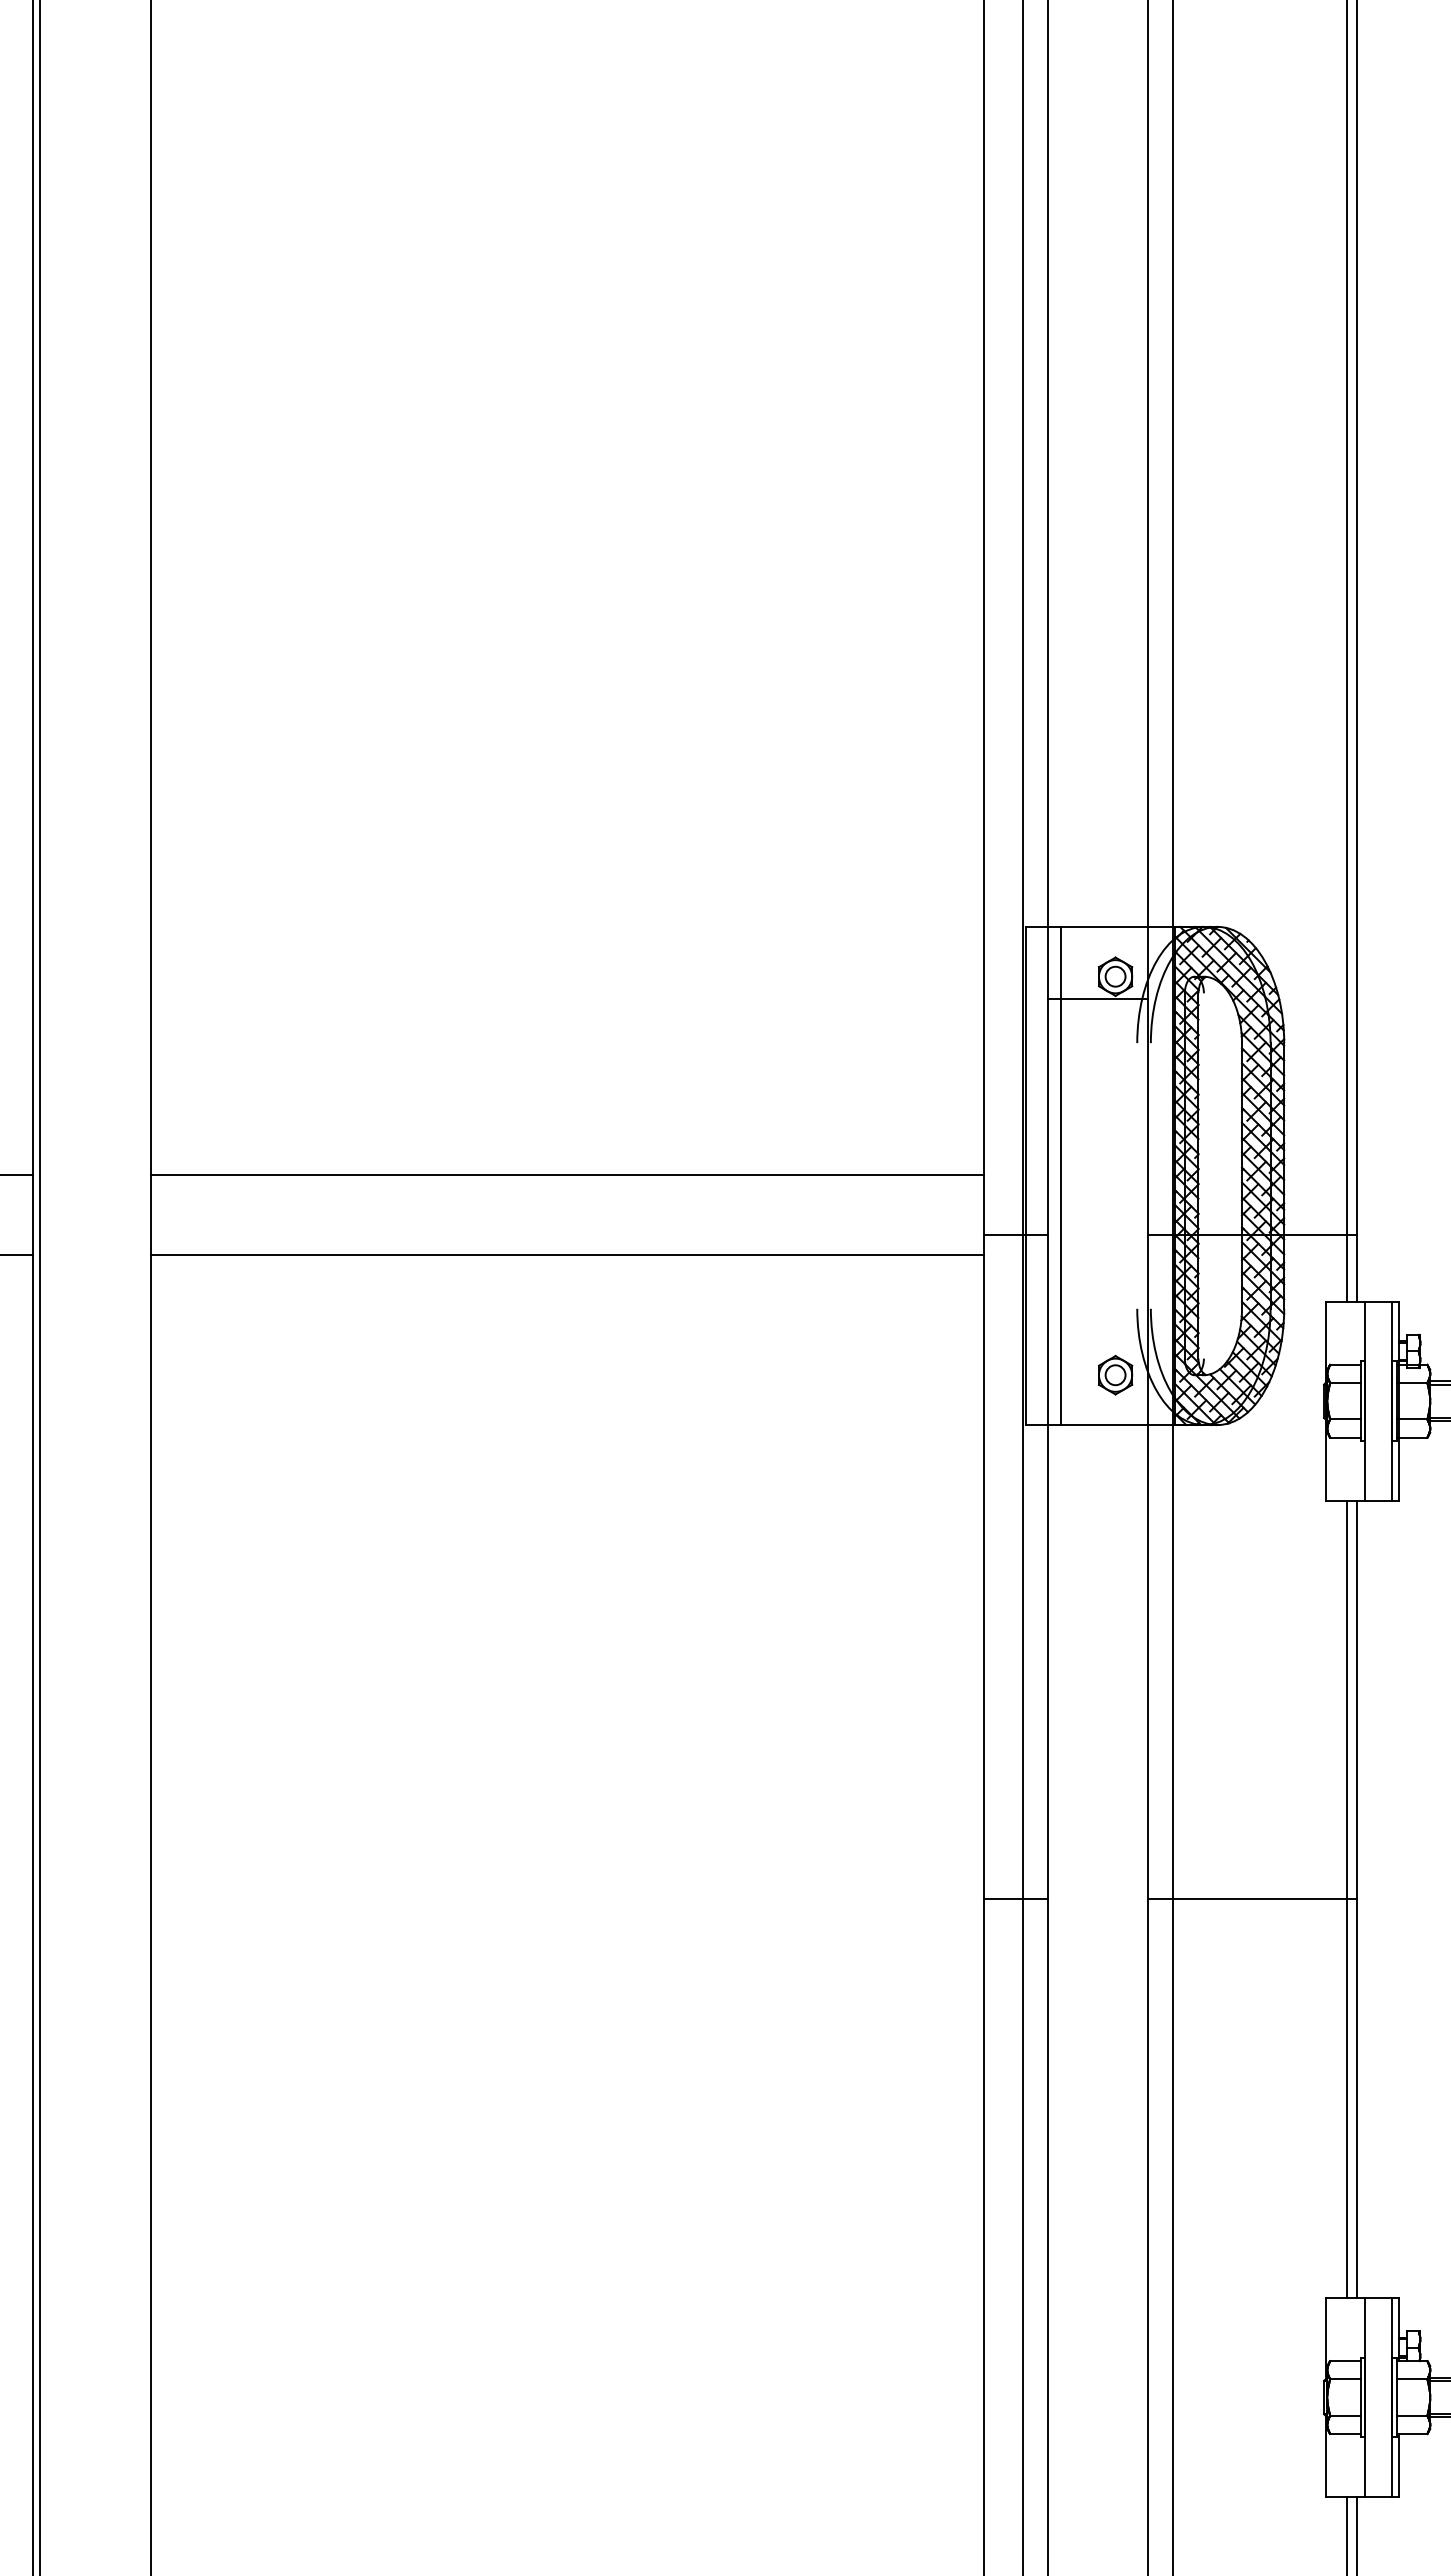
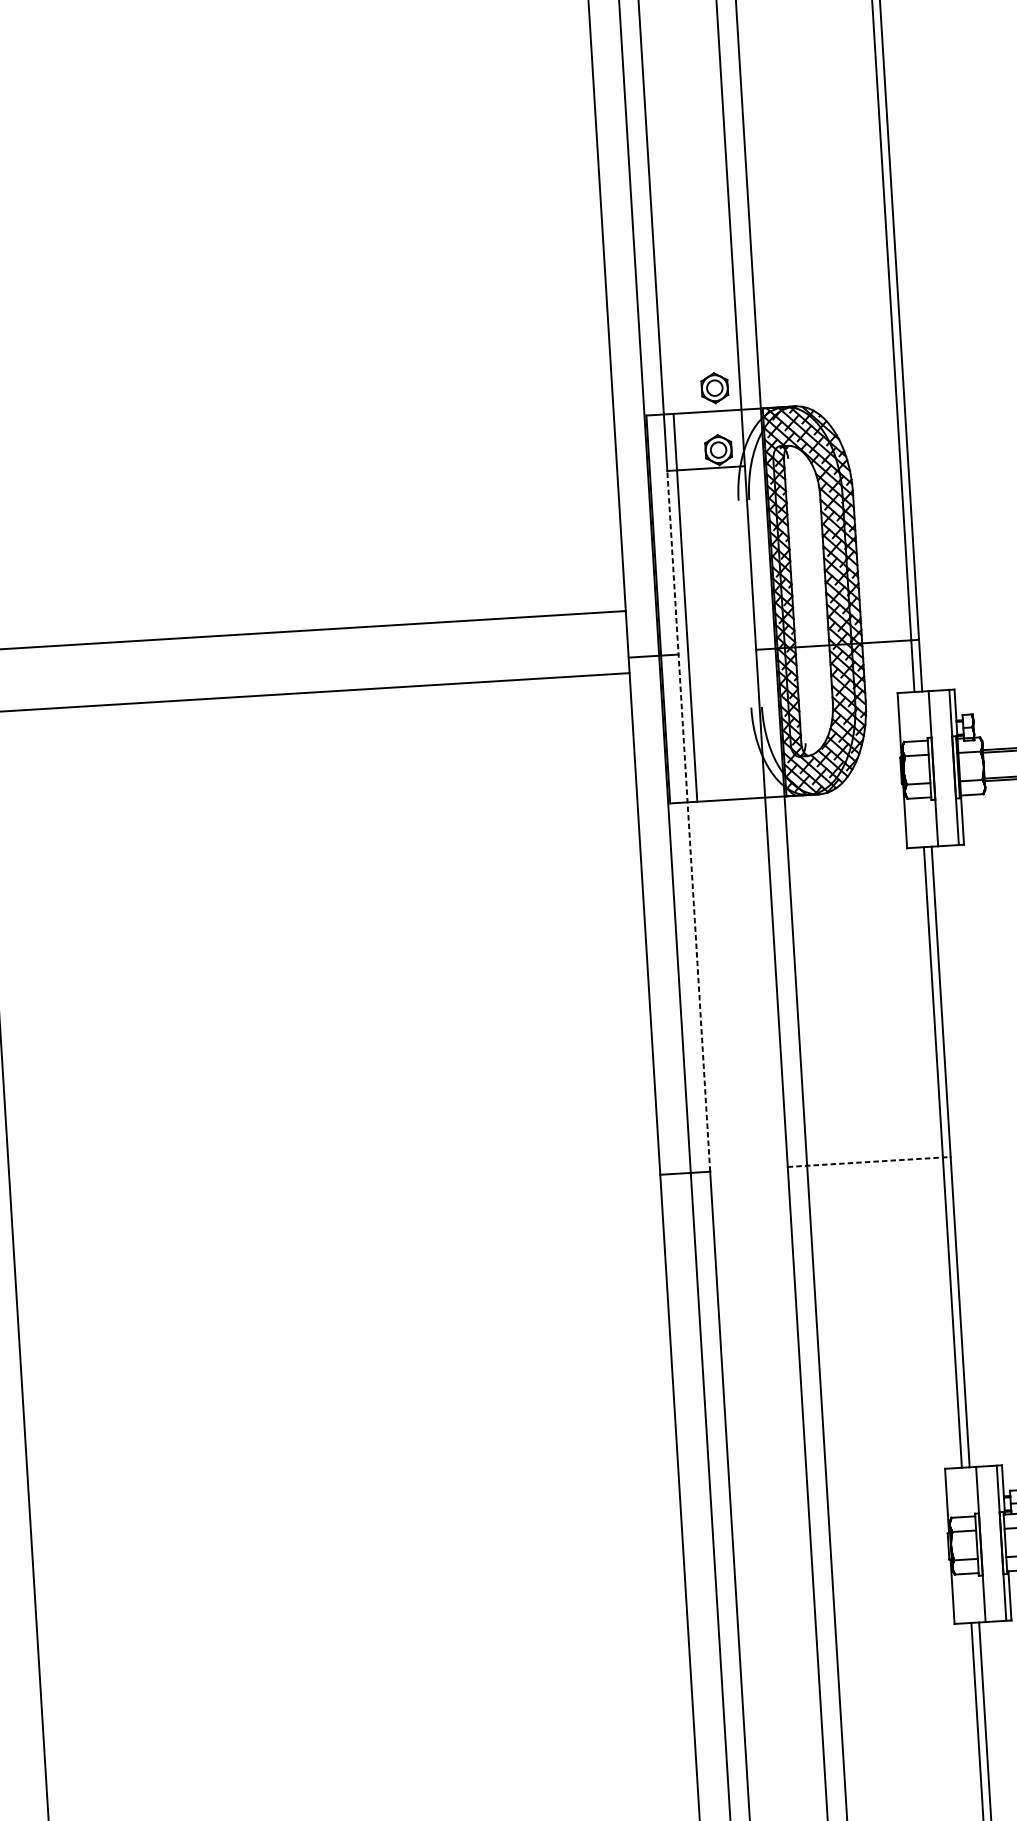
part: (1115, 1374) -> (714, 387), moved
line: (1048, 1449) -> (688, 821), solid -> dashed
line: (1252, 1899) -> (869, 1162), solid -> dashed

